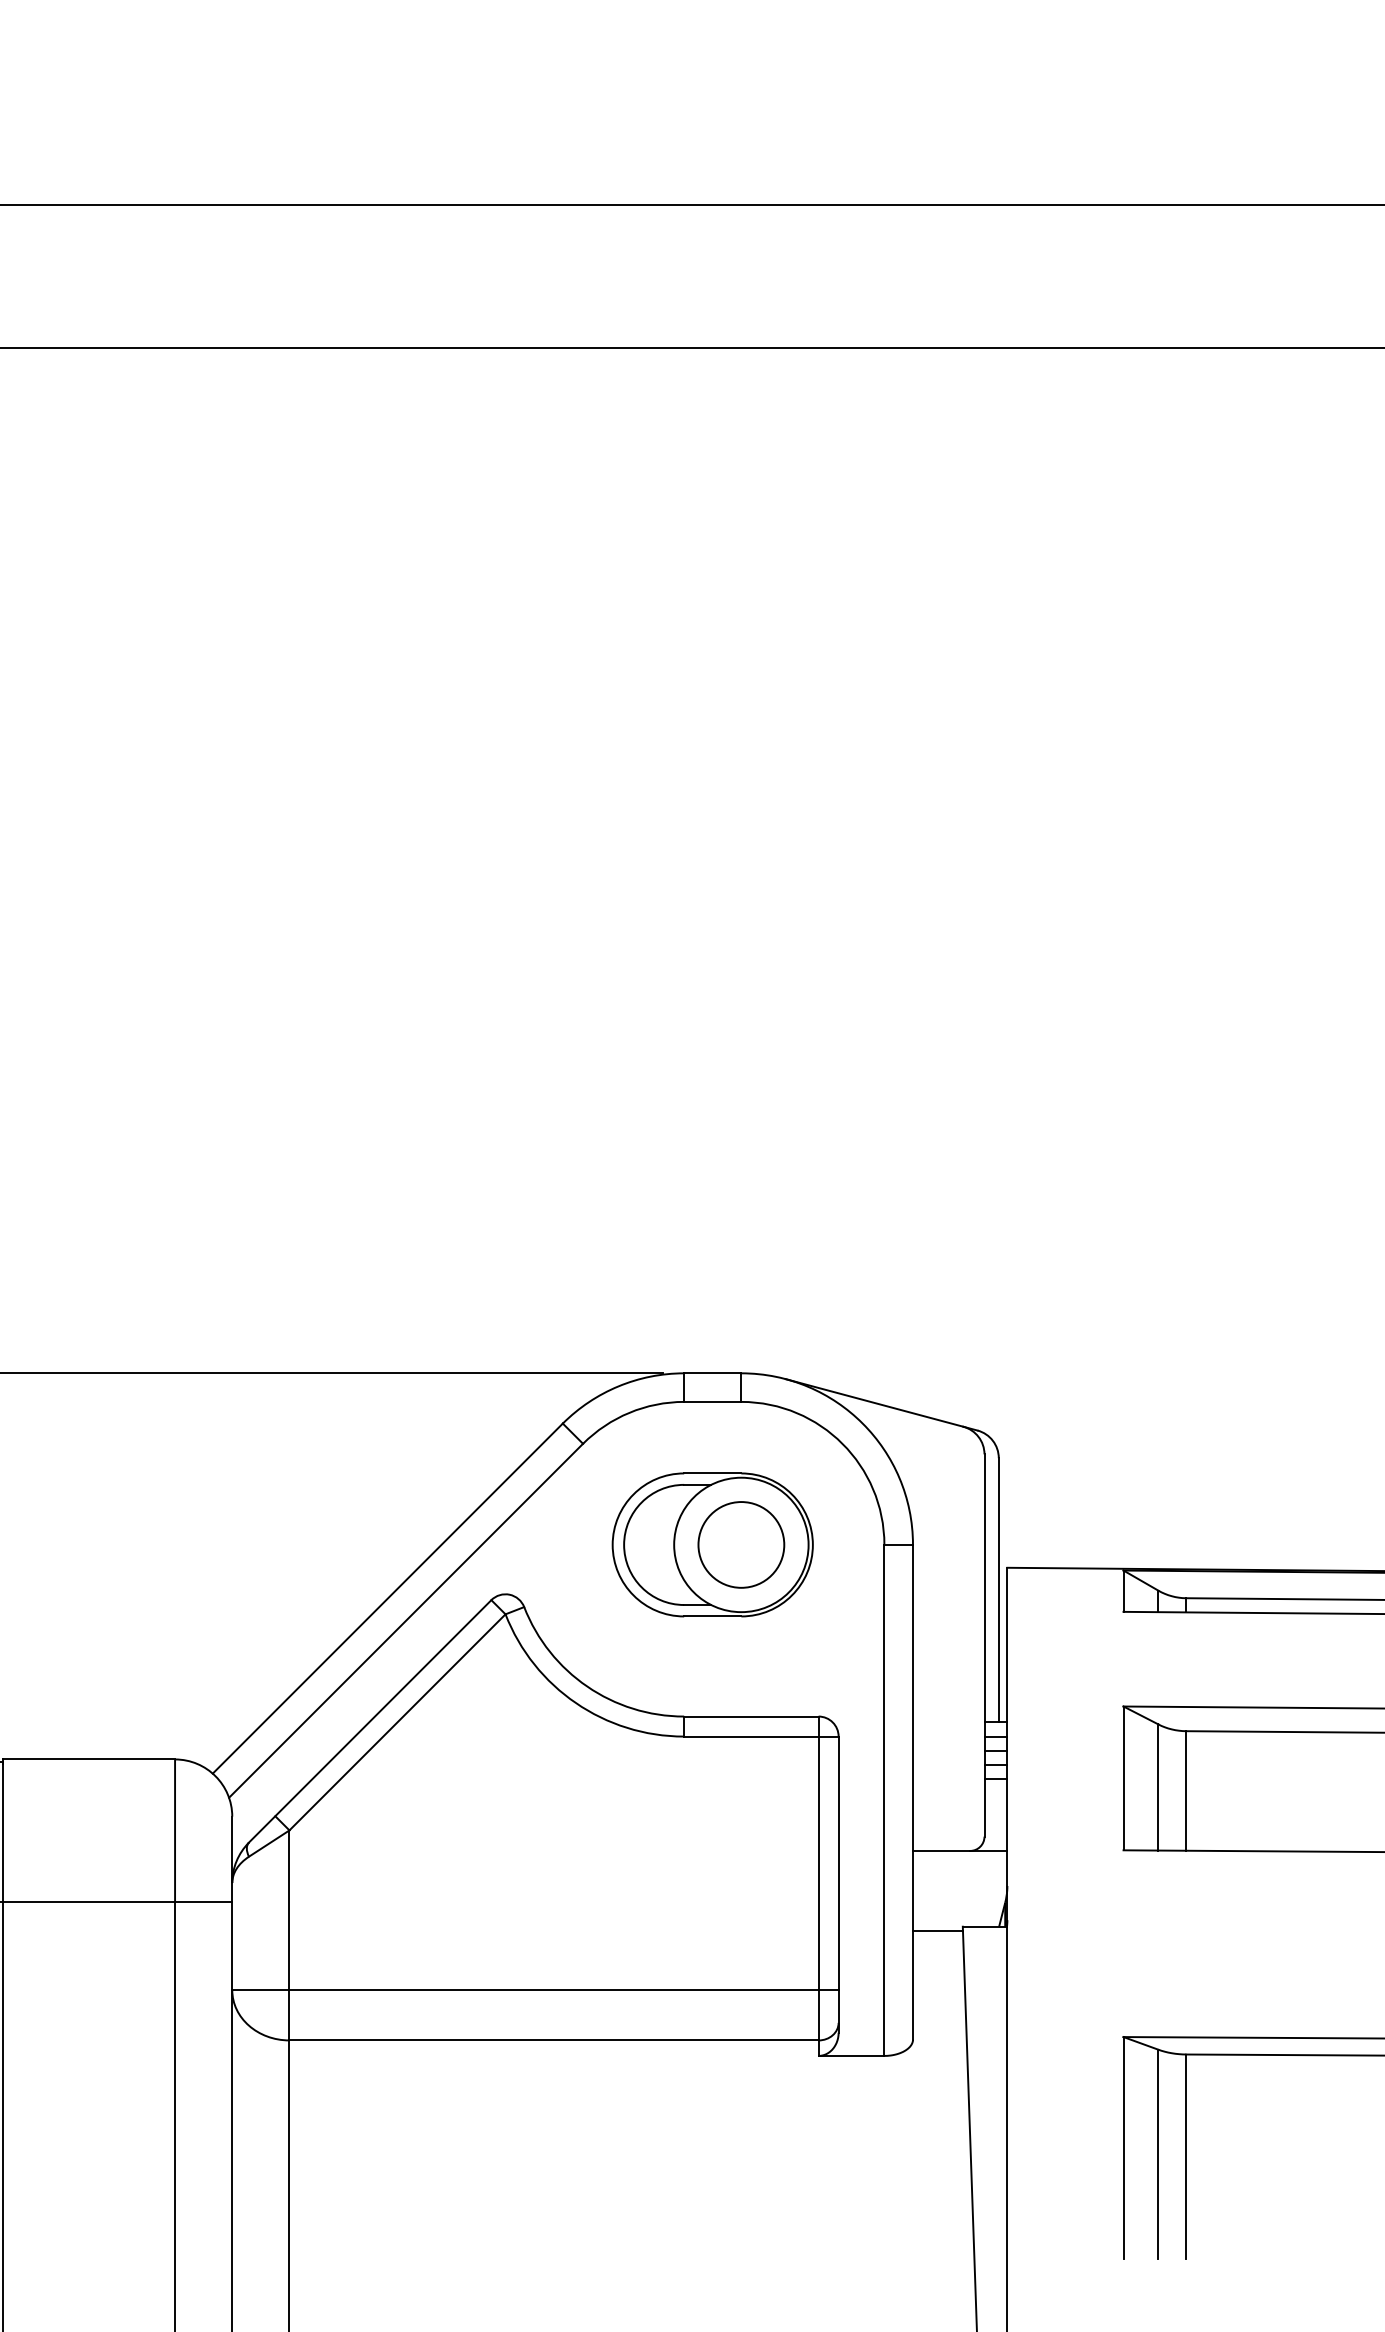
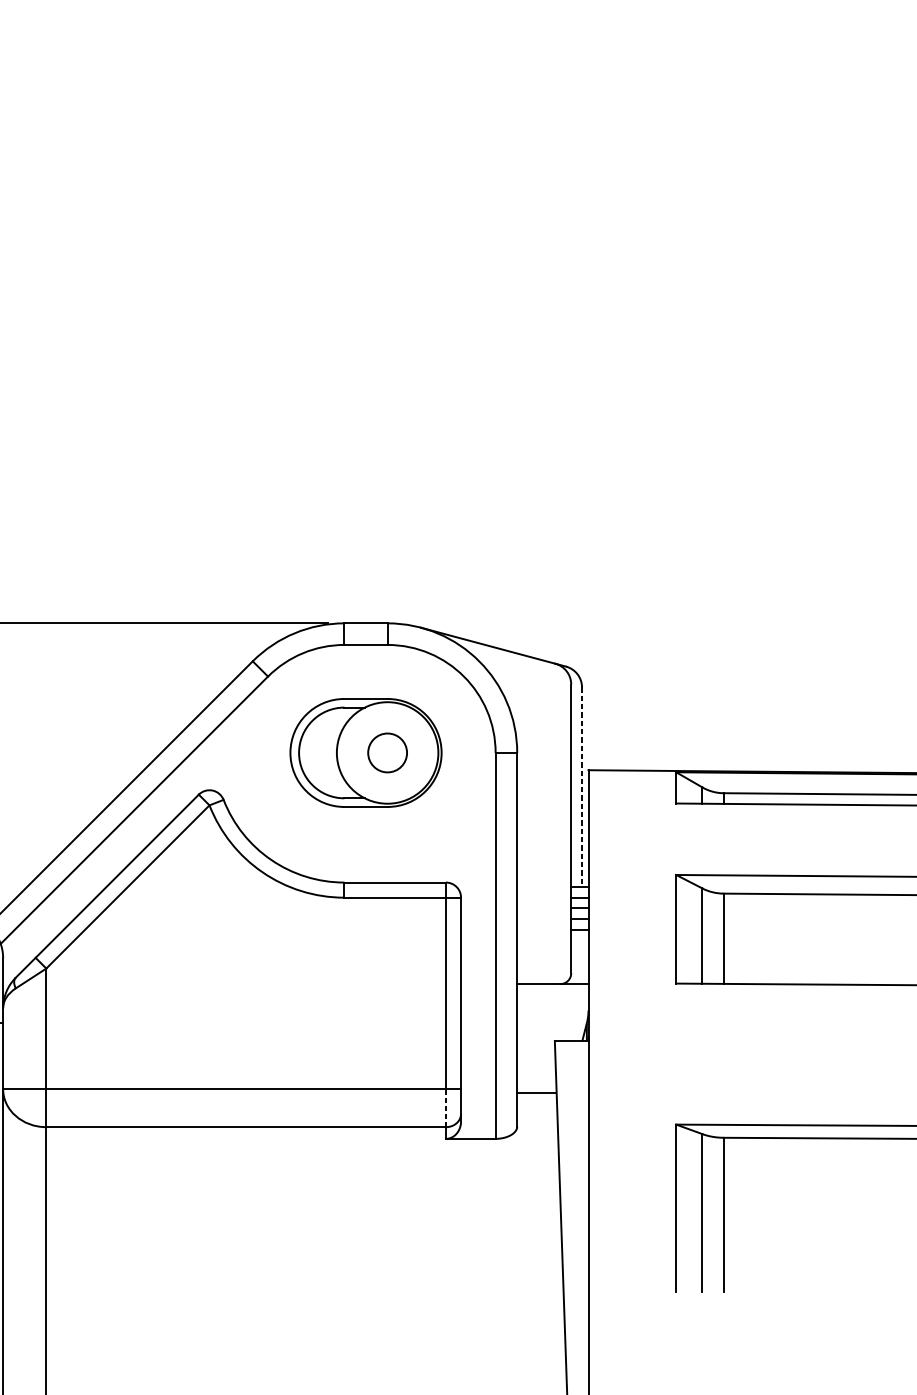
circle: (741, 1544) -> (387, 752), size x0.6
line: (998, 1590) -> (581, 787), solid -> dashed
line: (937, 1931) -> (535, 1093), moved
line: (818, 2015) -> (445, 1108), solid -> dashed

